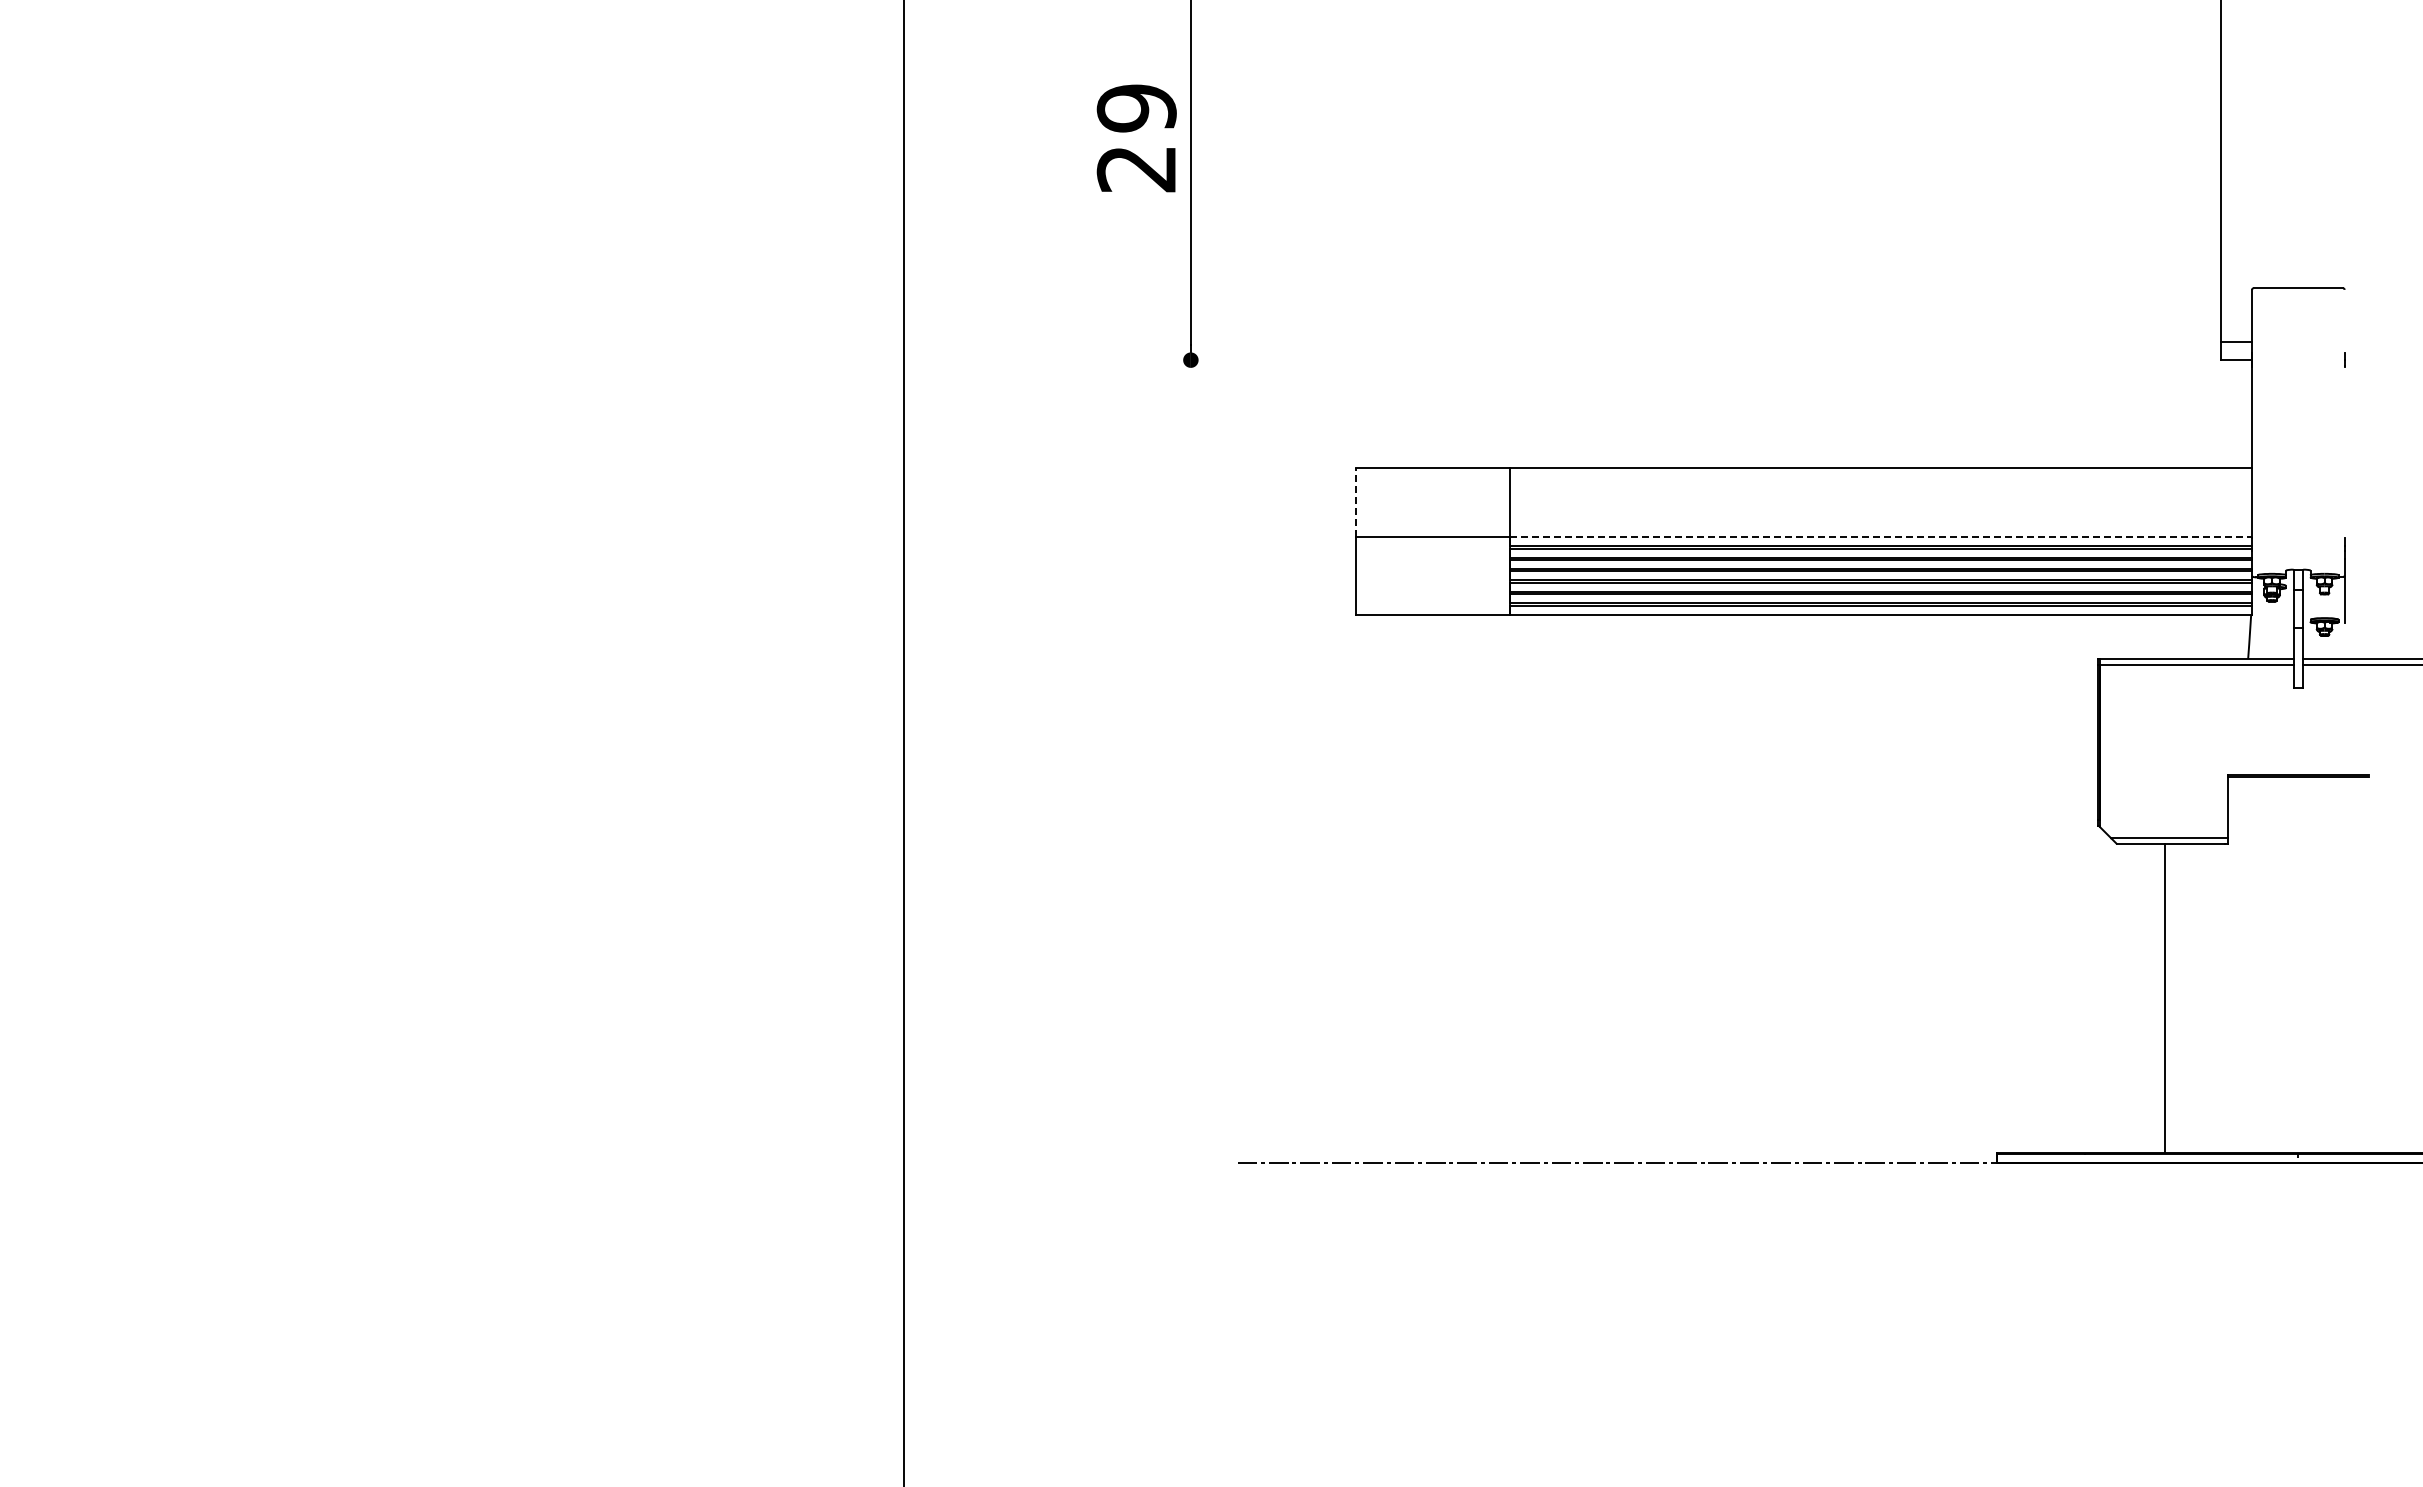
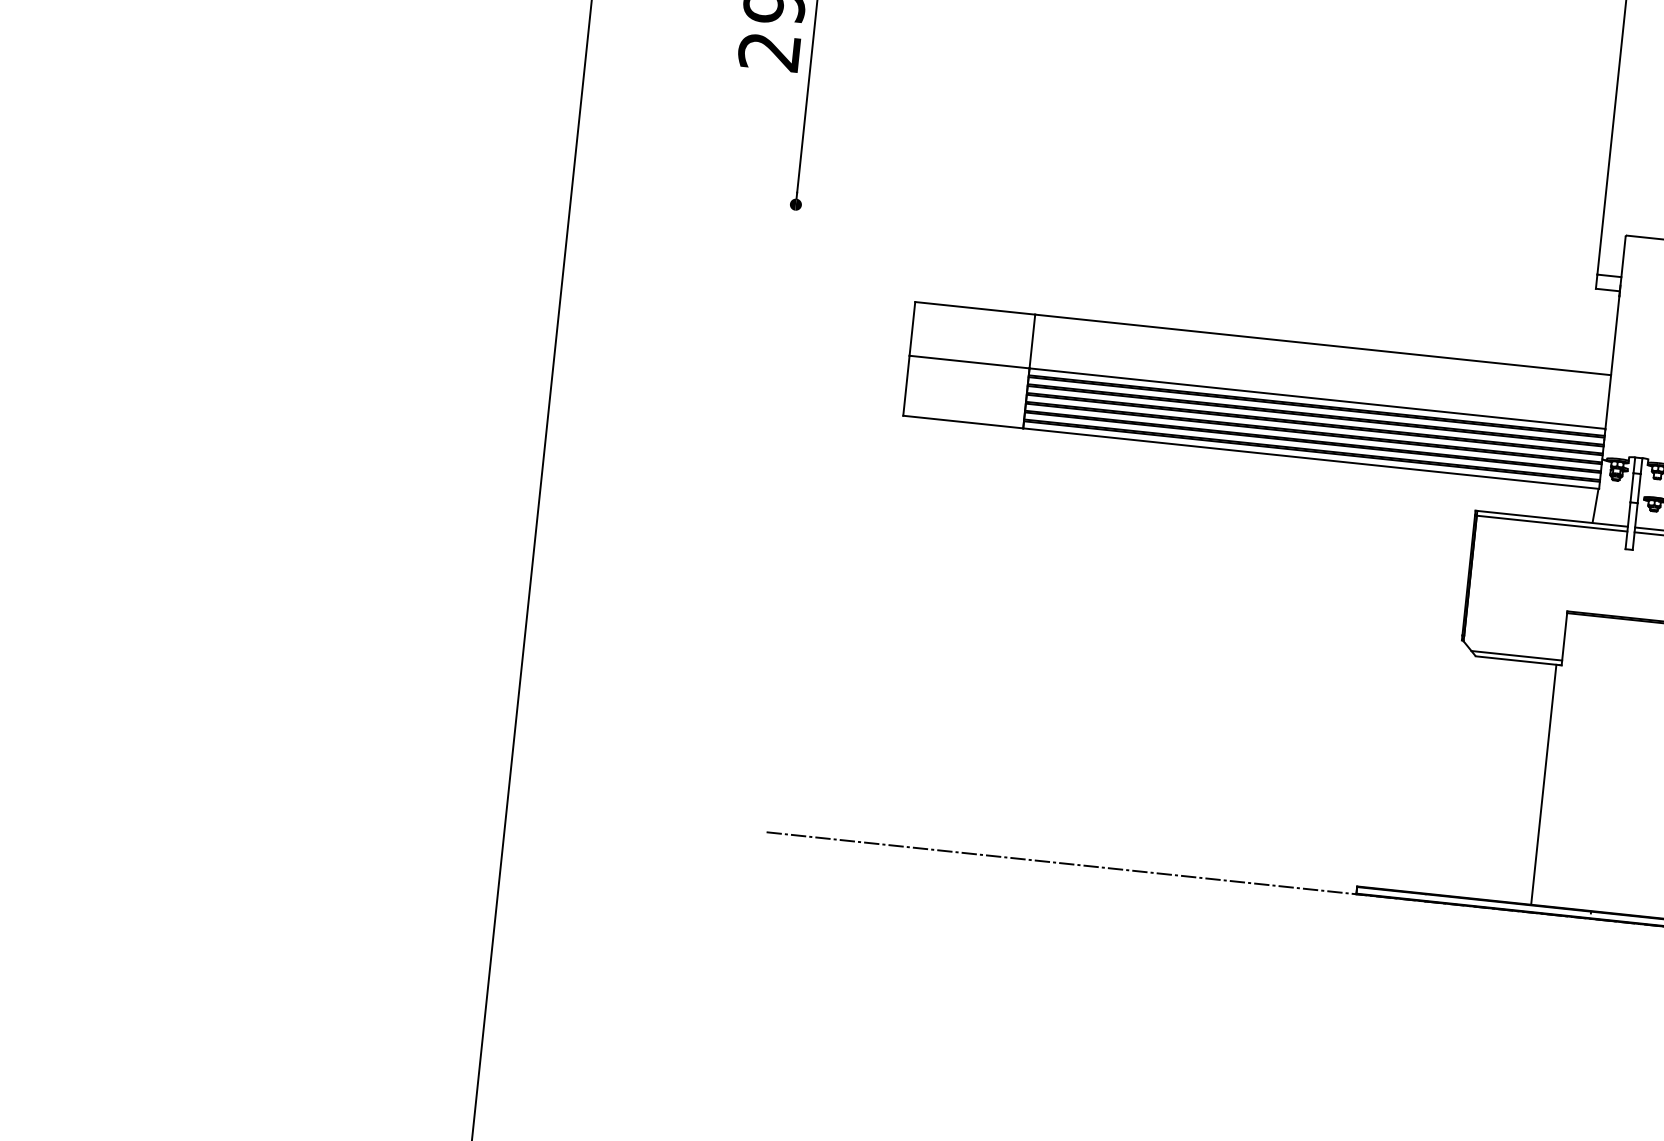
line: (1355, 502) -> (912, 328), dashed -> solid
line: (1881, 537) -> (1317, 398), dashed -> solid
line: (2165, 998) -> (1544, 784), moved

